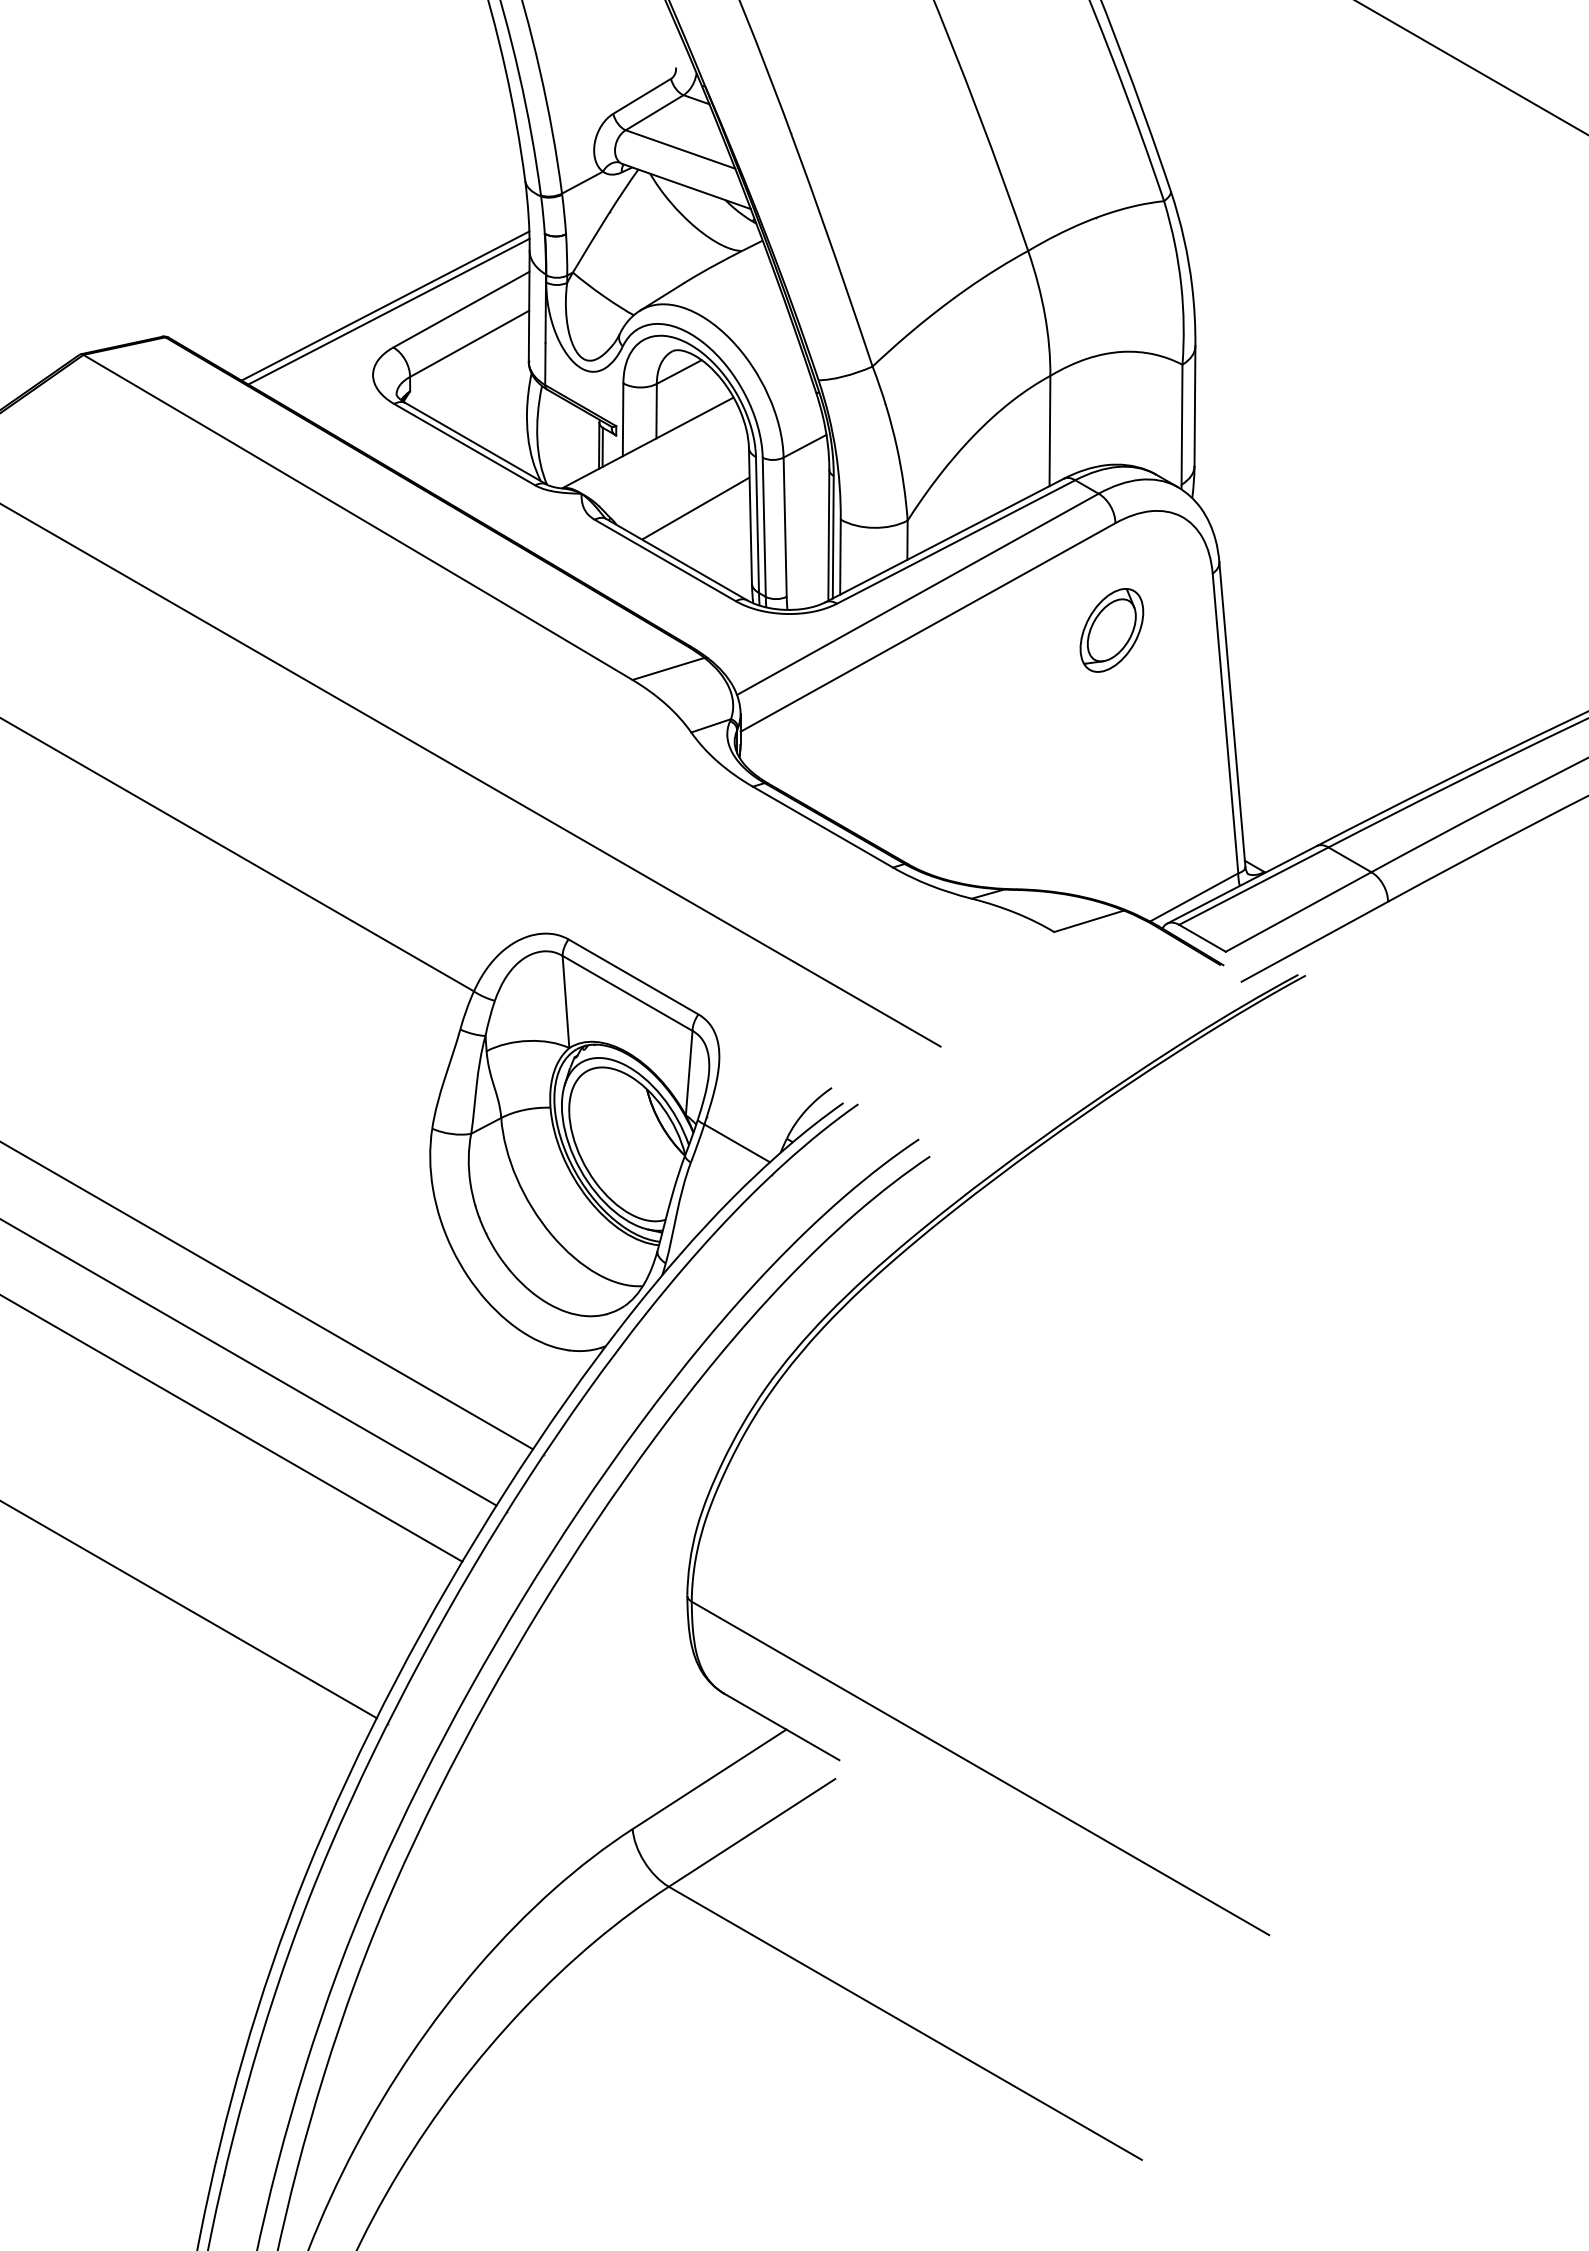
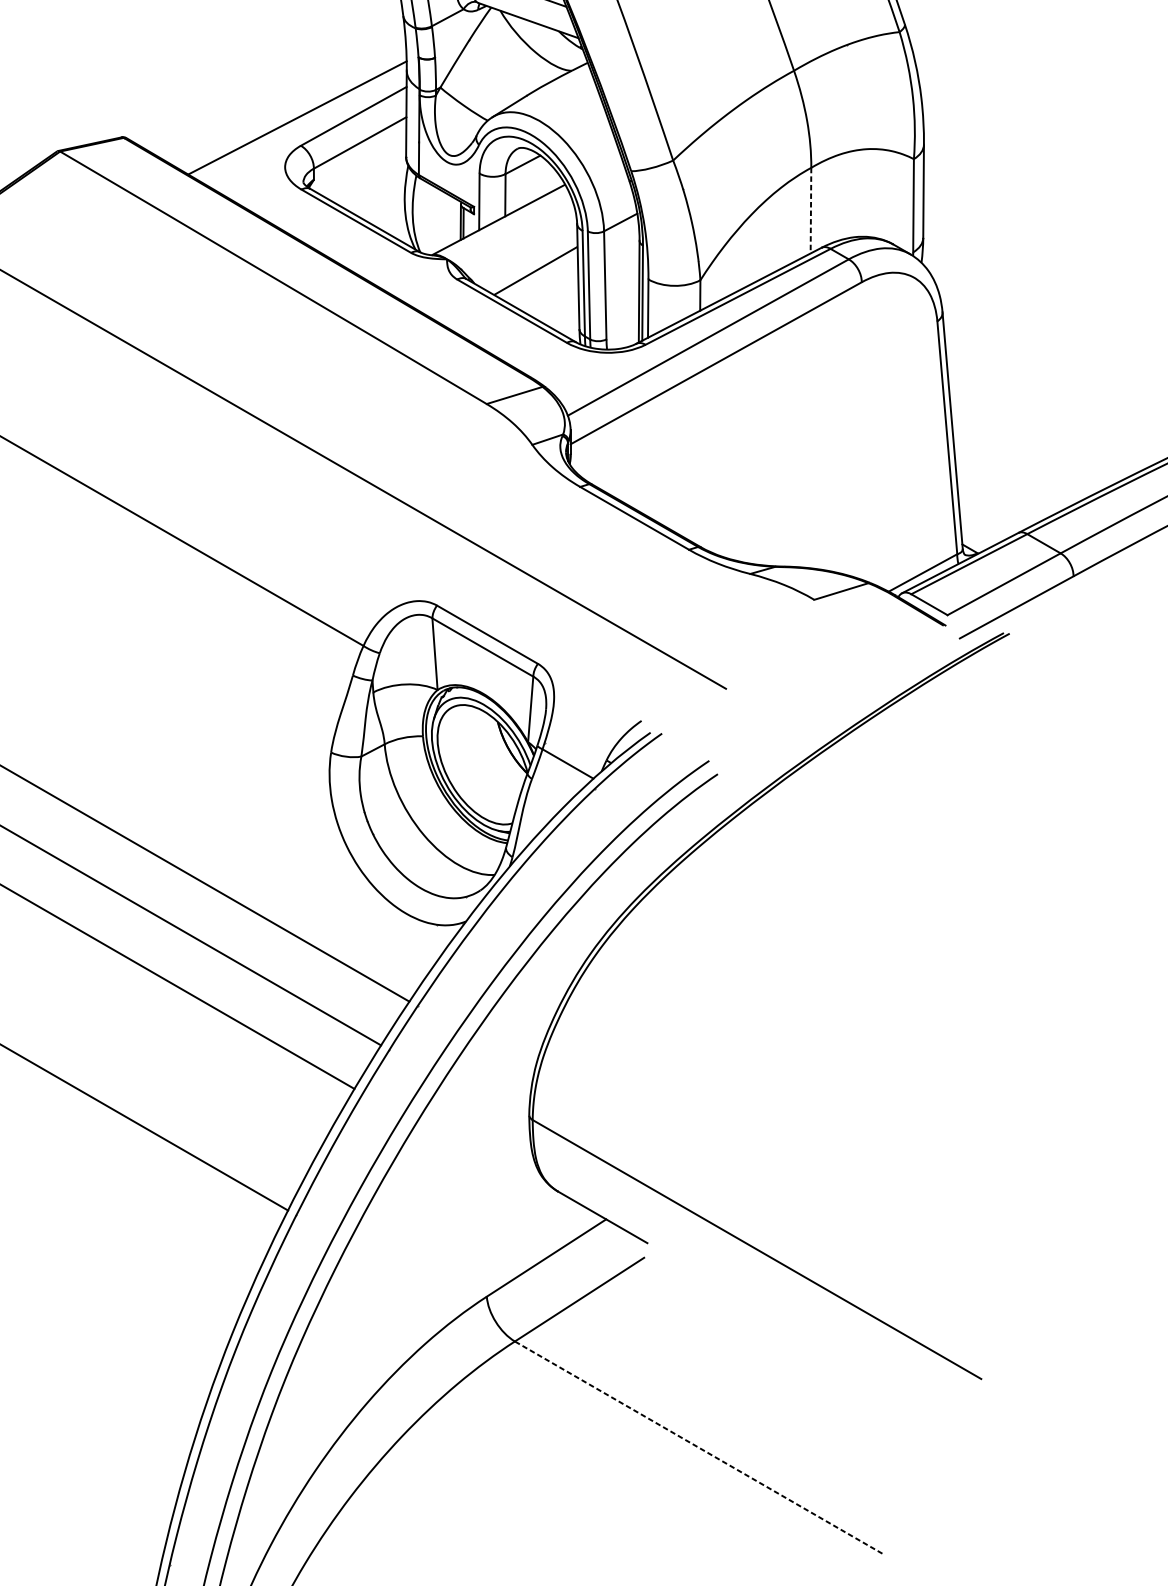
line: (385, 305) -> (294, 113), removed
line: (1049, 431) -> (810, 211), solid -> dashed
part: (1111, 630) -> (858, 365), removed
line: (904, 2023) -> (697, 1447), solid -> dashed

